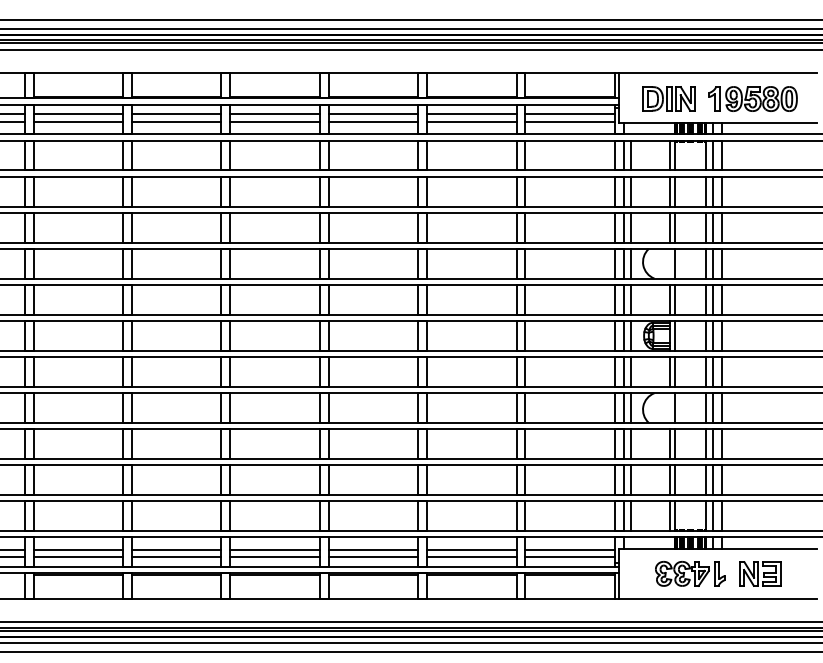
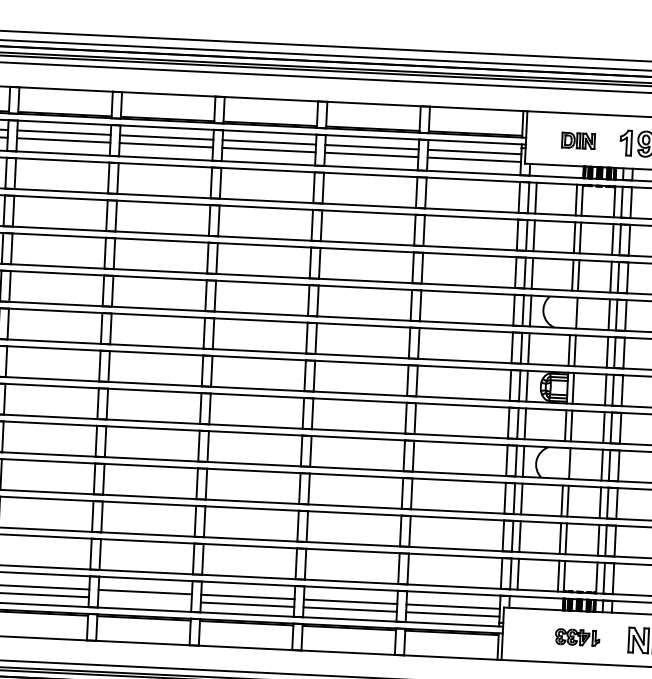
part: (668, 98) -> (578, 140), size x0.6
line: (274, 557) -> (144, 599), removed
part: (690, 573) -> (577, 637), size x0.6

